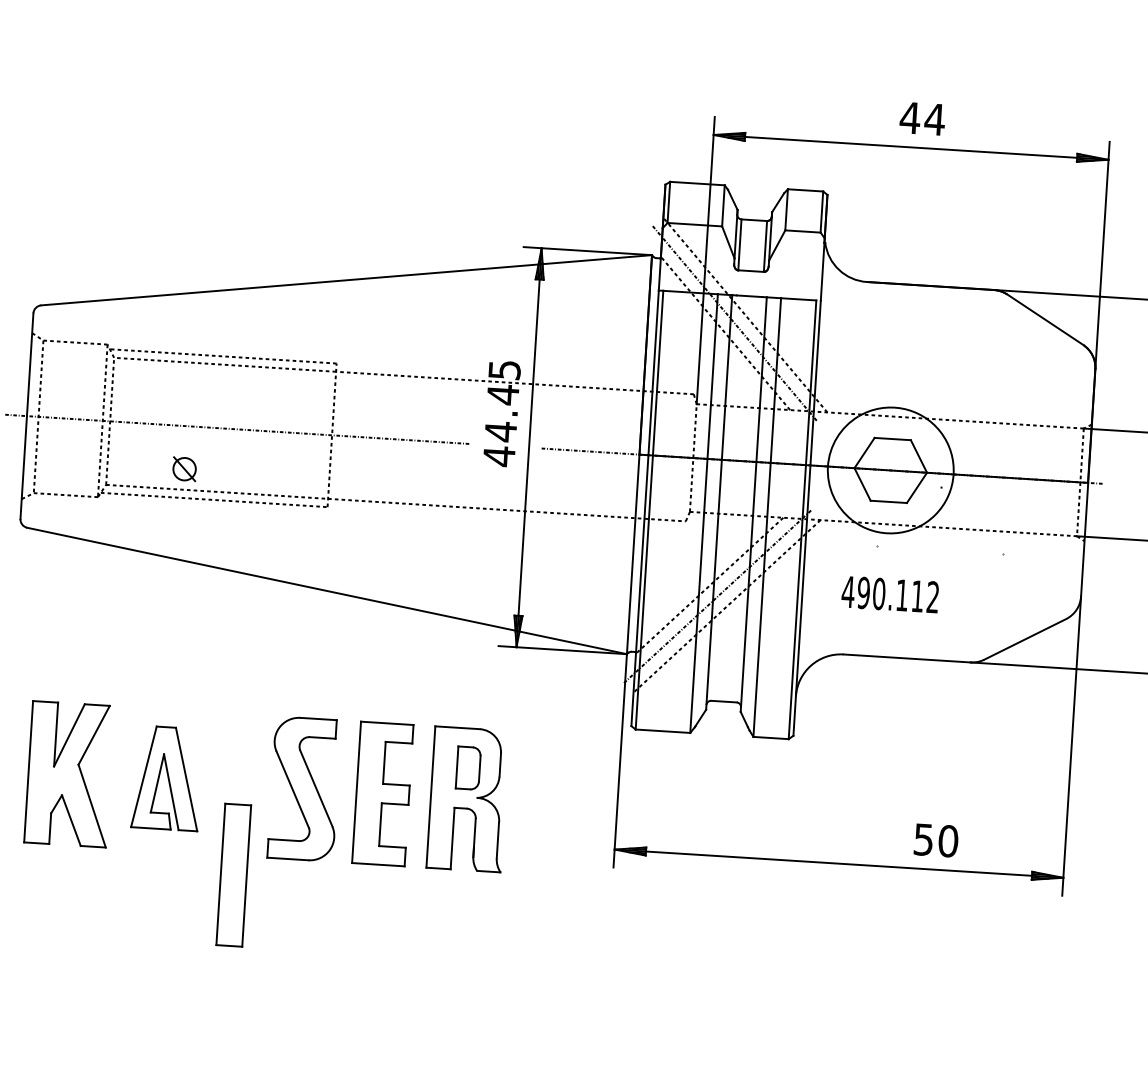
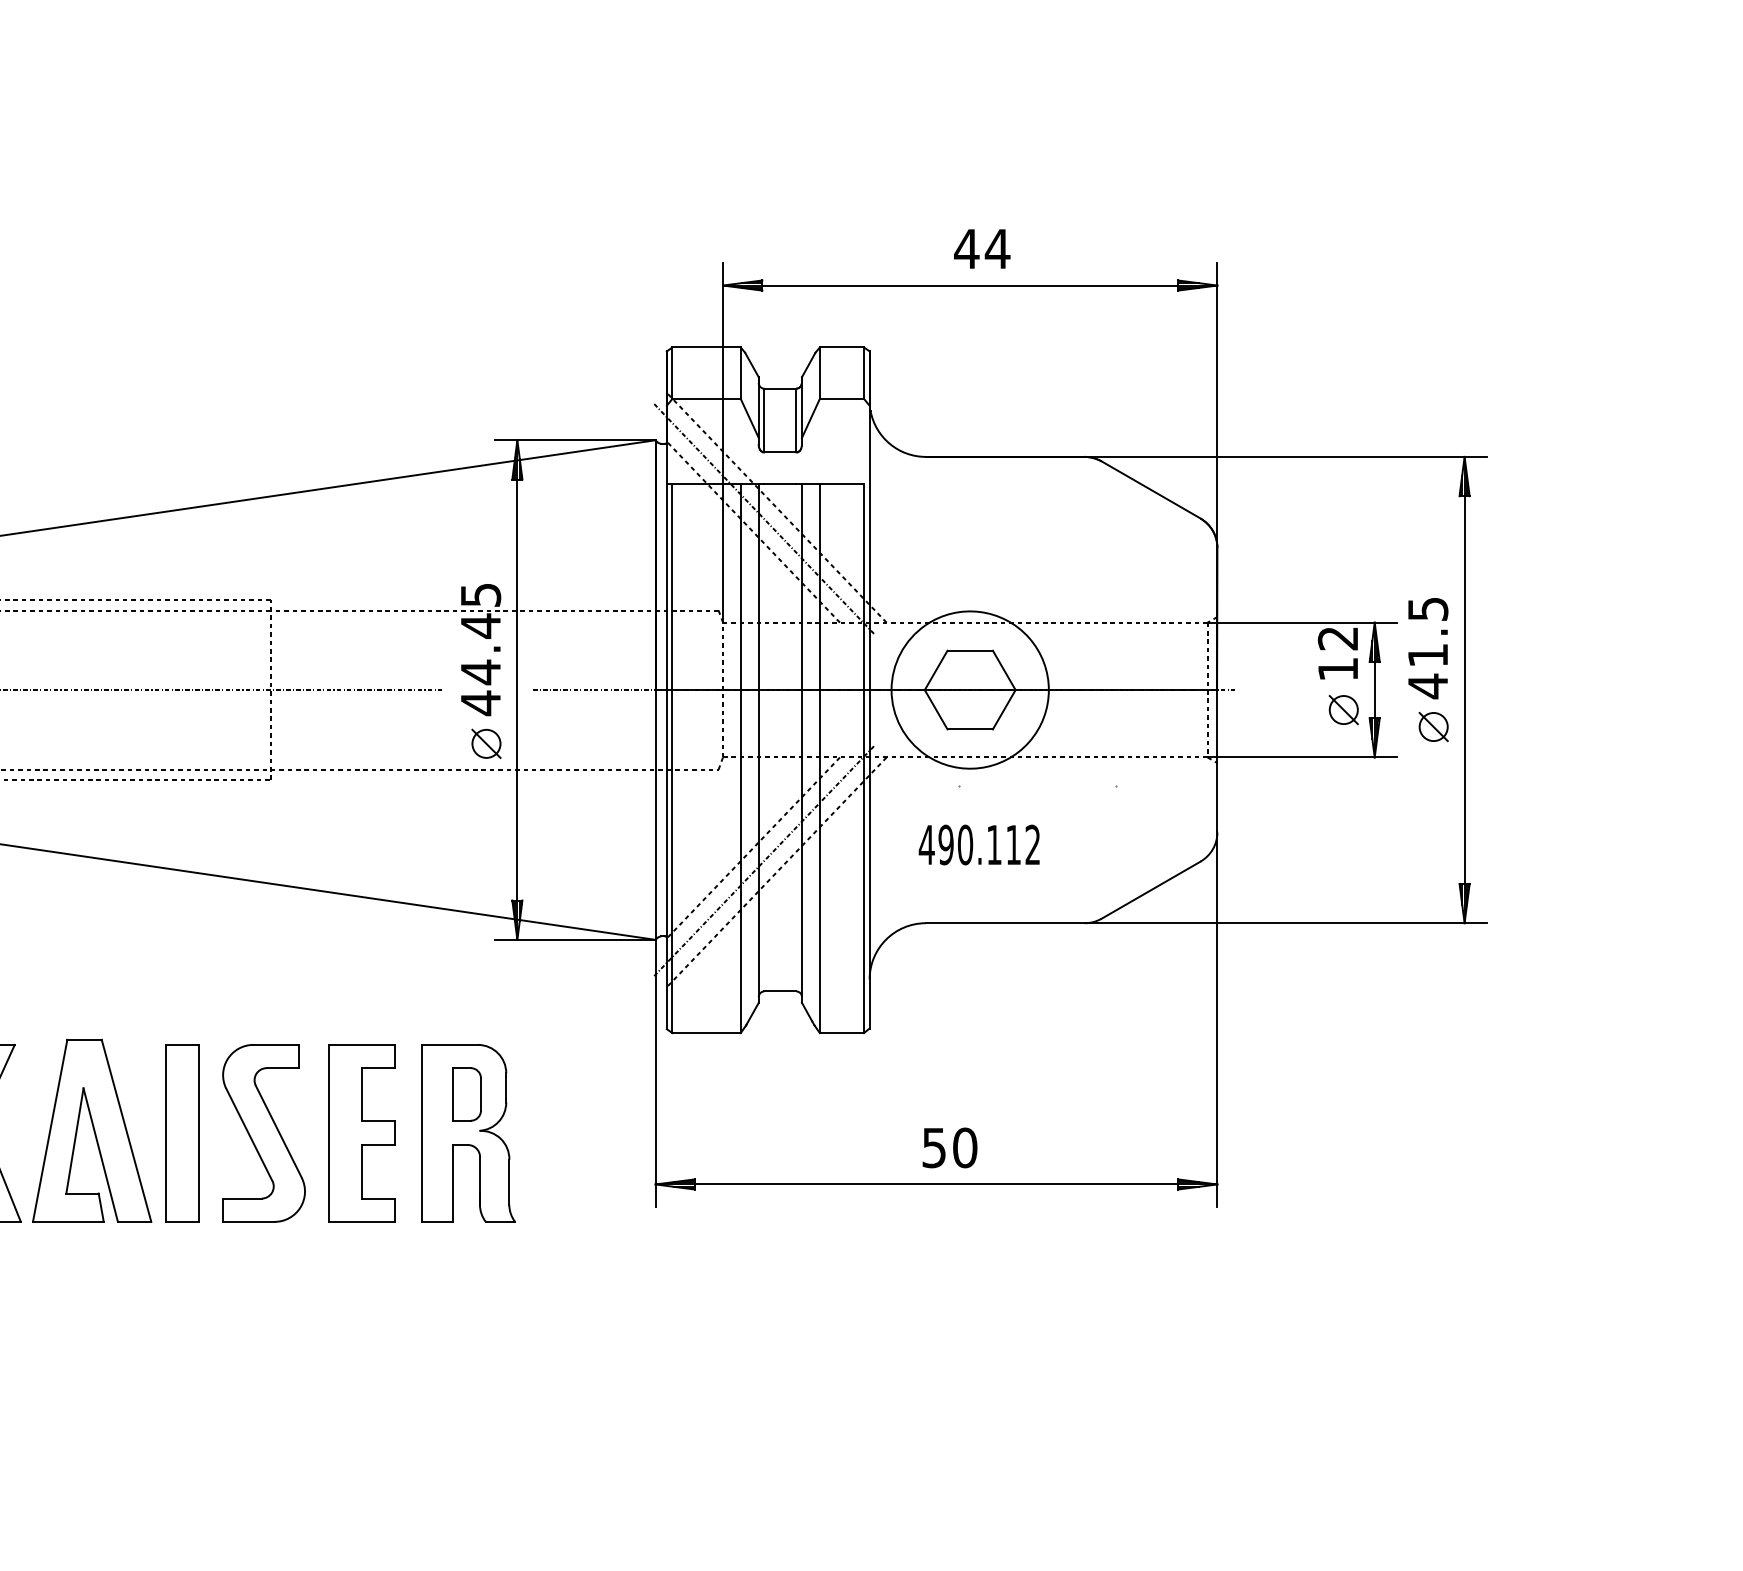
part: (184, 468) -> (486, 743), moved
part: (167, 778) -> (92, 1130), size x1.43
text: (935, 840) -> (949, 1147), moved
part: (233, 875) -> (182, 1133), moved

